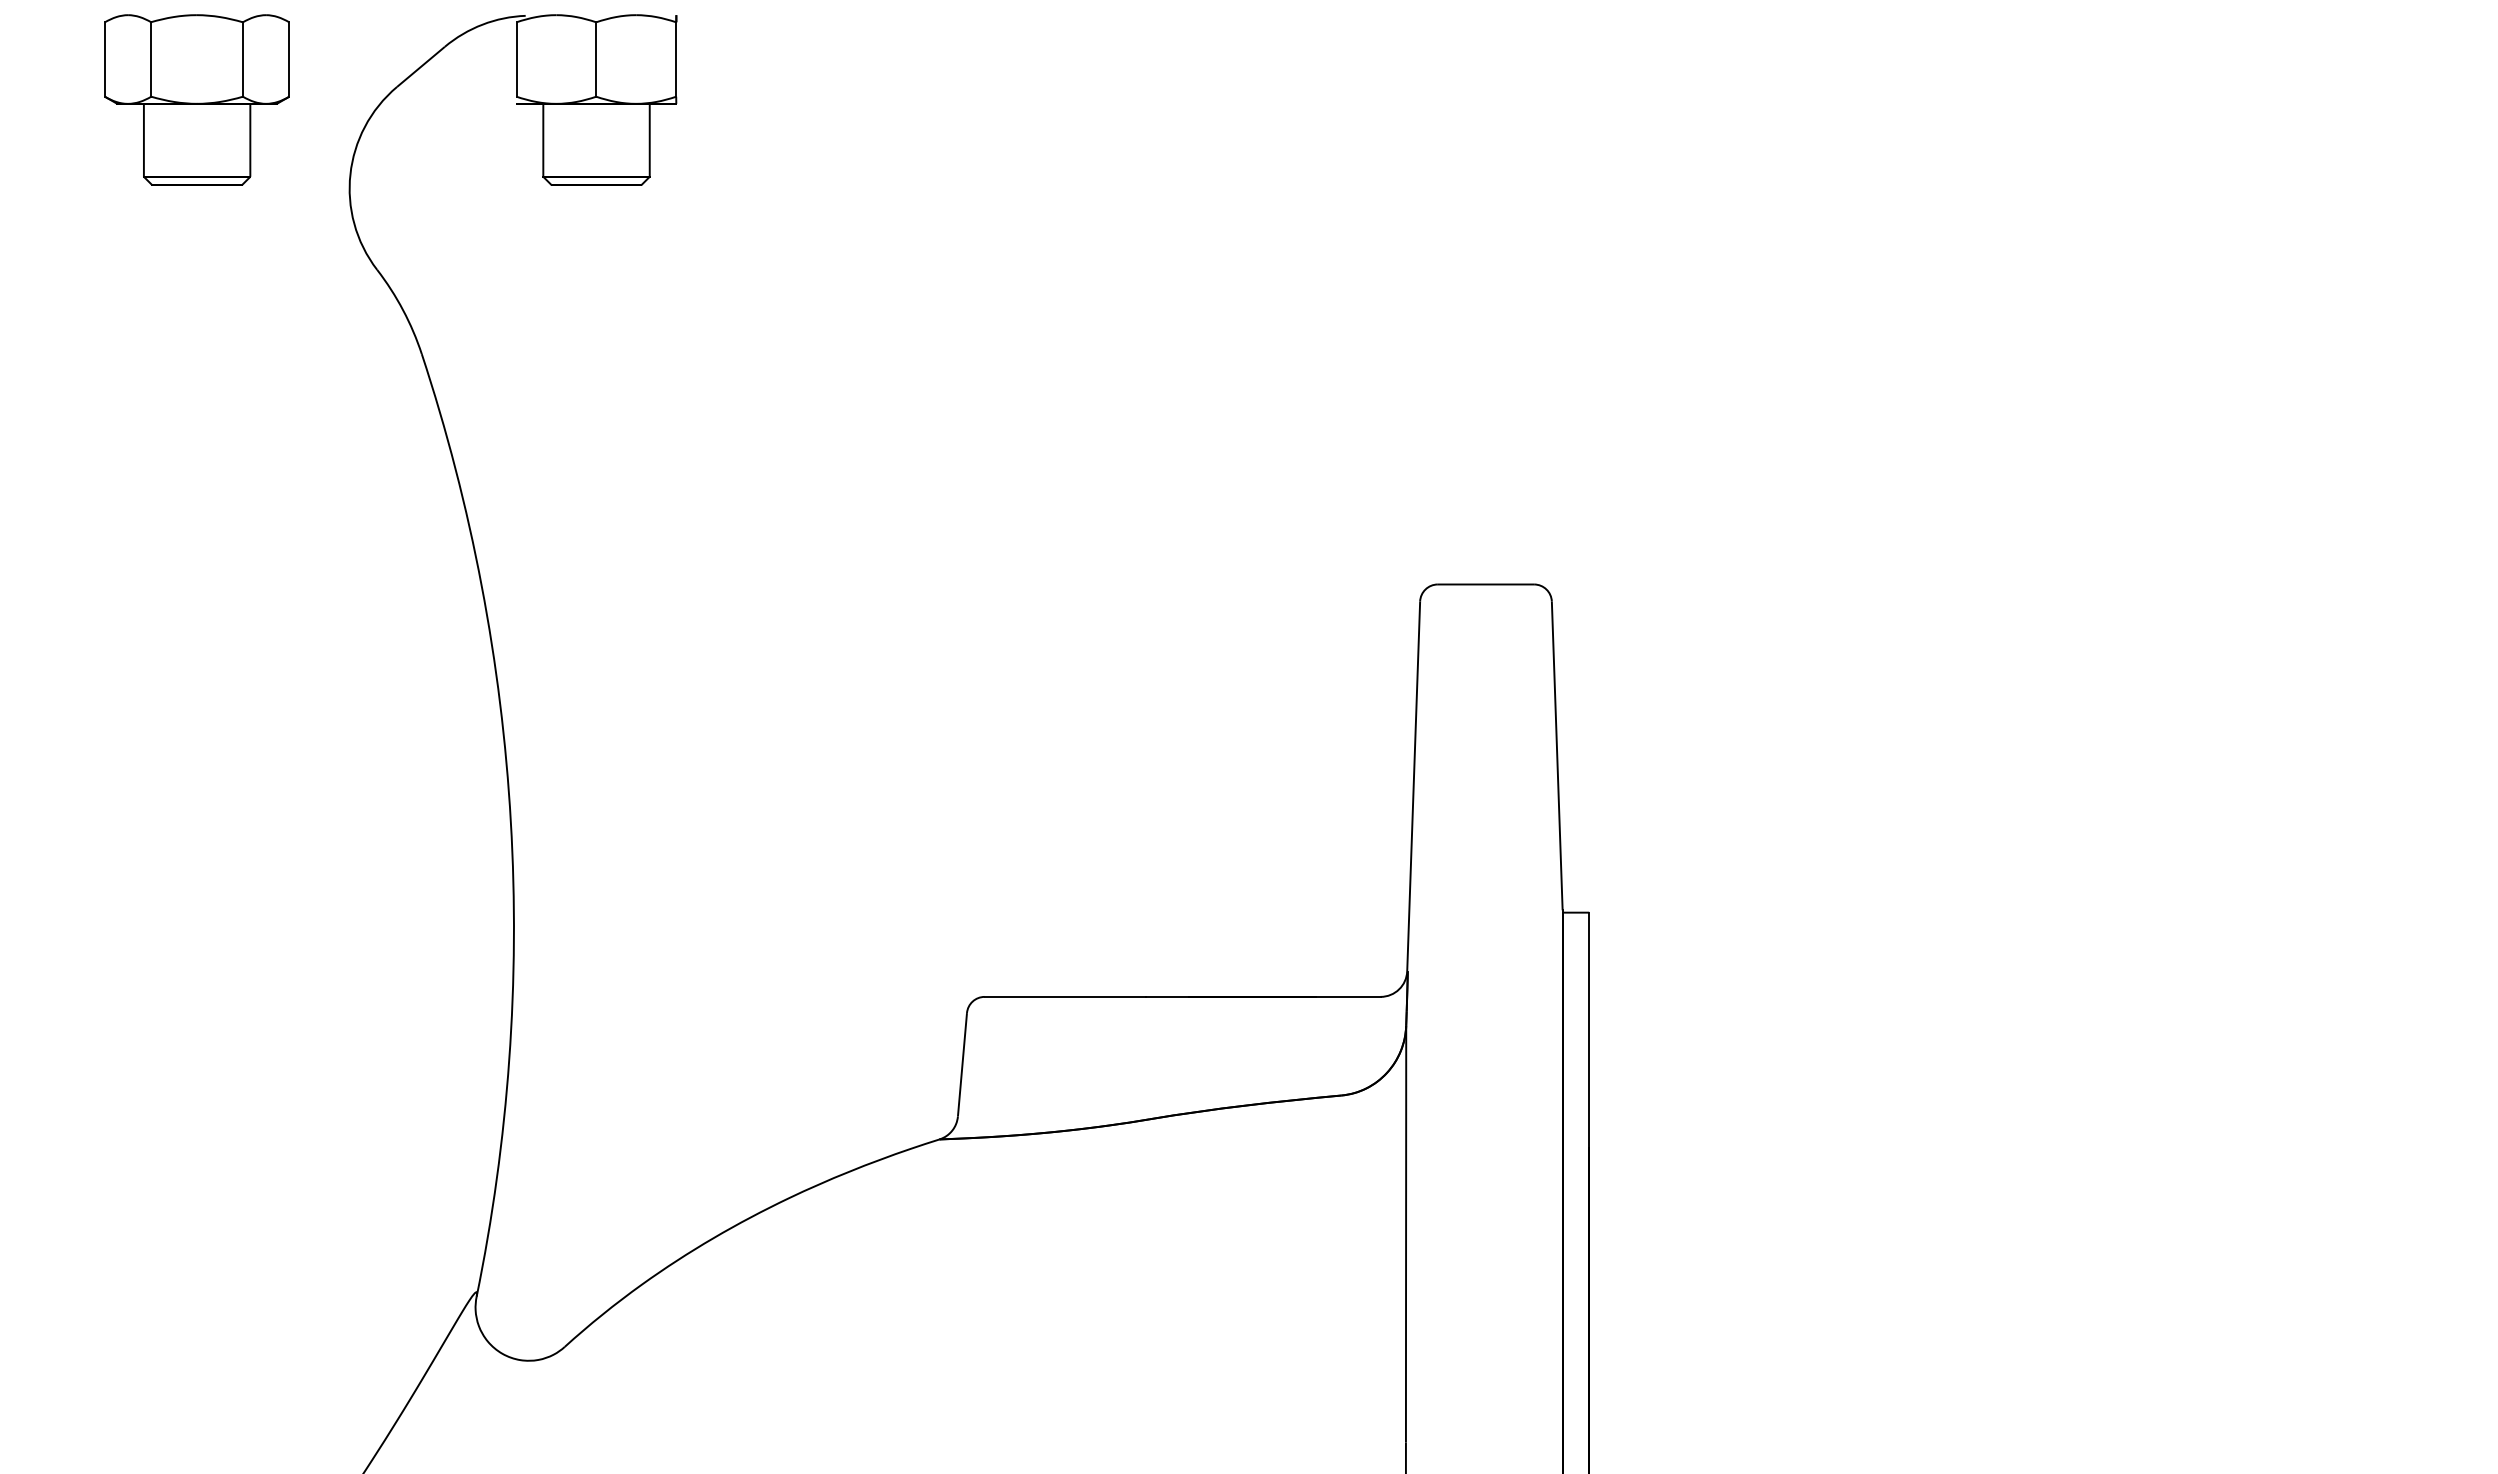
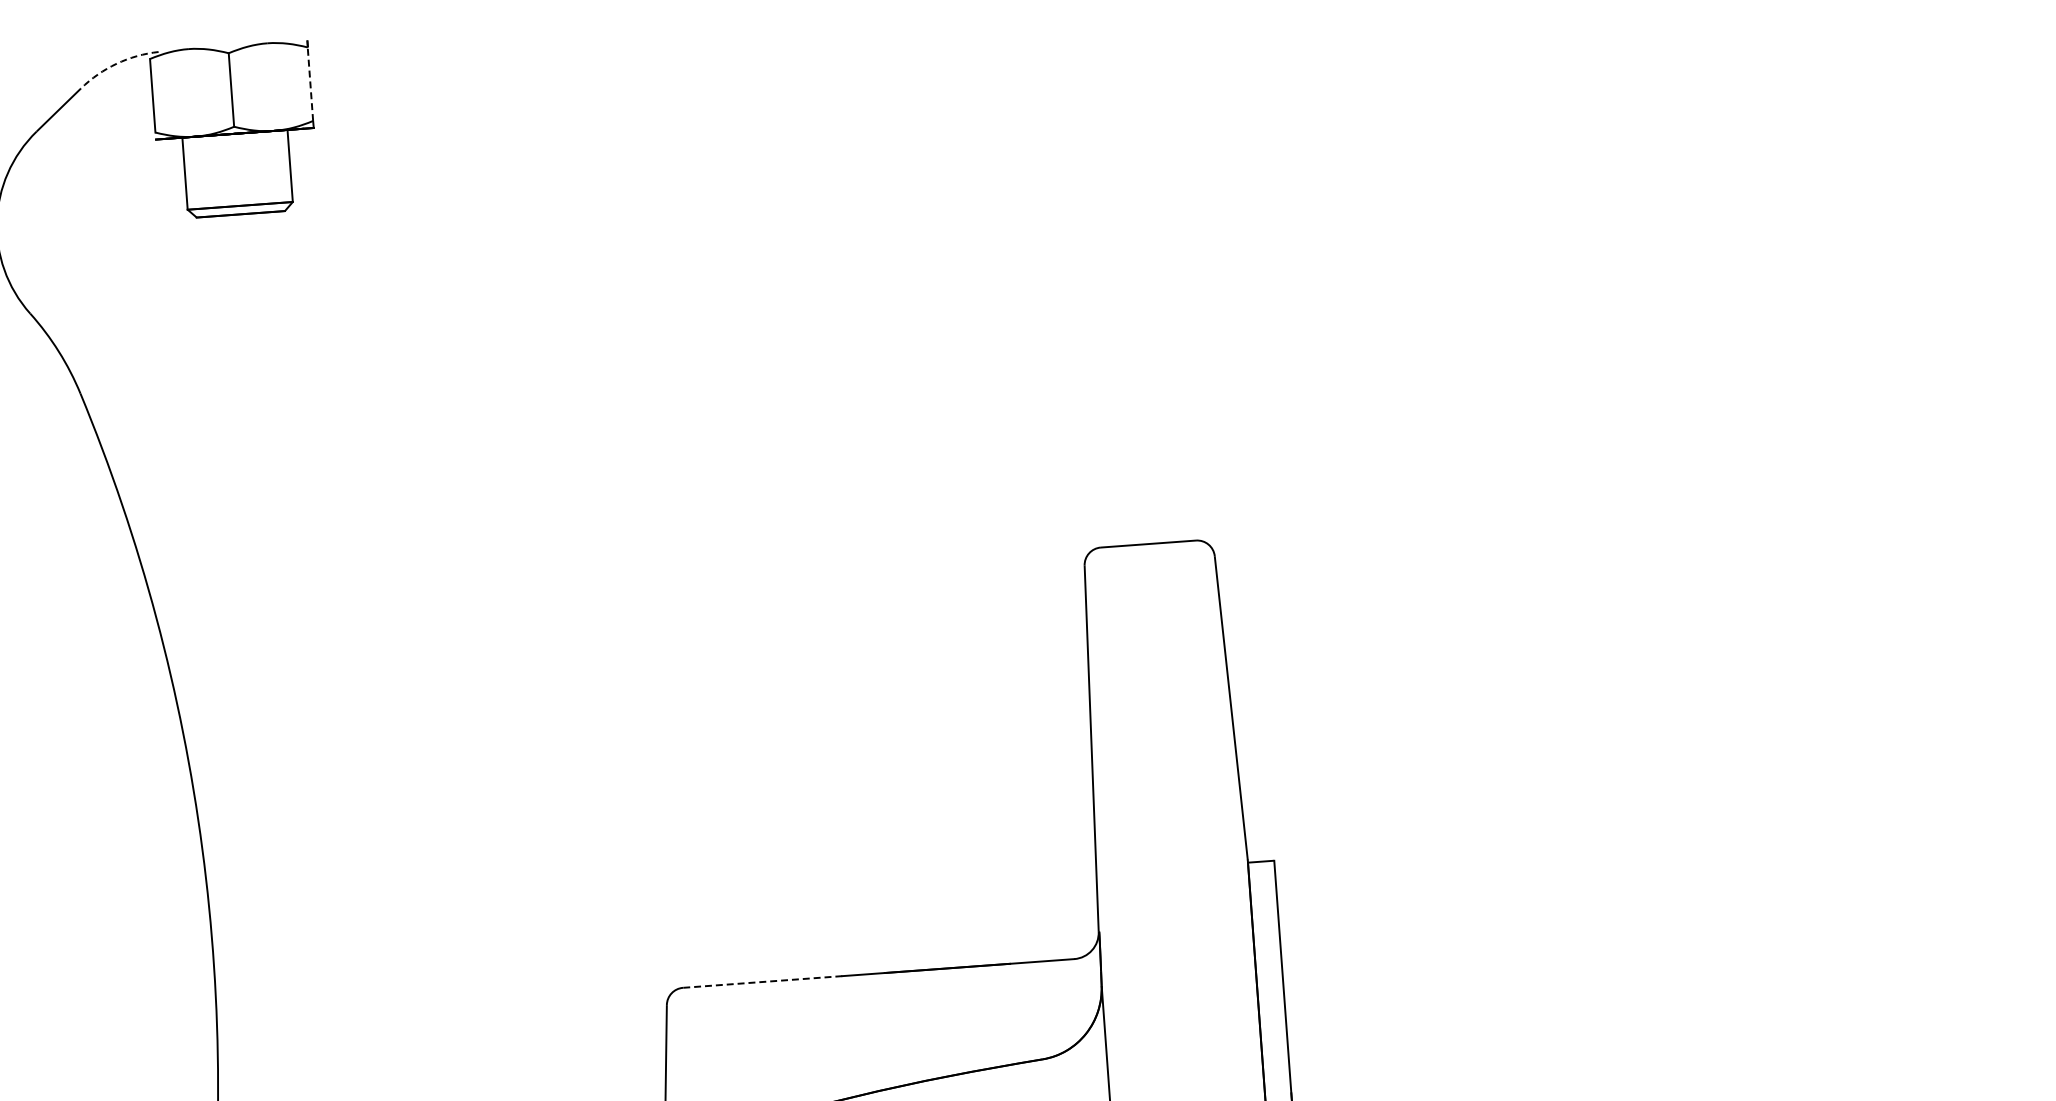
arc: (482, 24) -> (116, 63), solid -> dashed
line: (676, 59) -> (310, 84), solid -> dashed
line: (1065, 996) -> (762, 981), solid -> dashed

